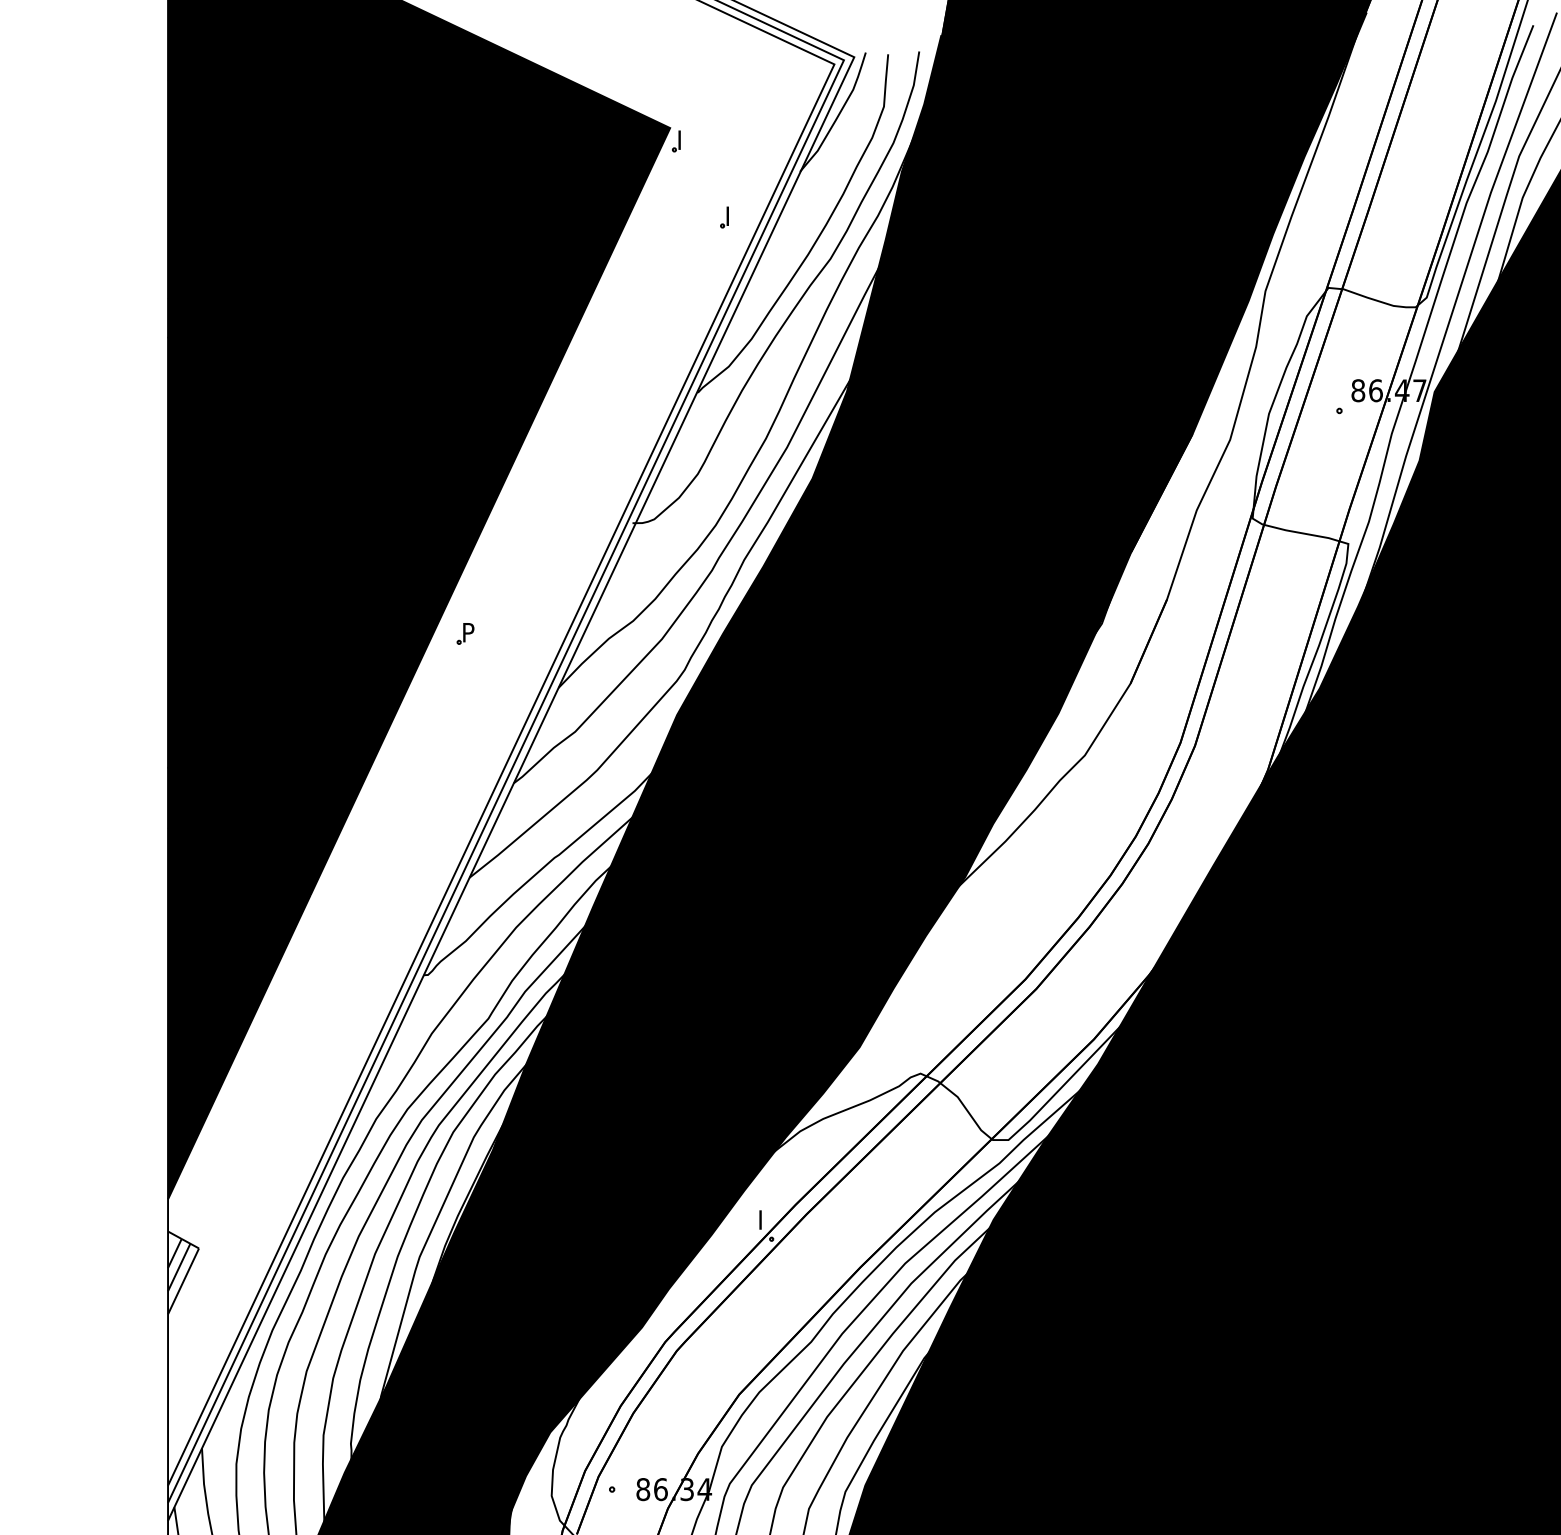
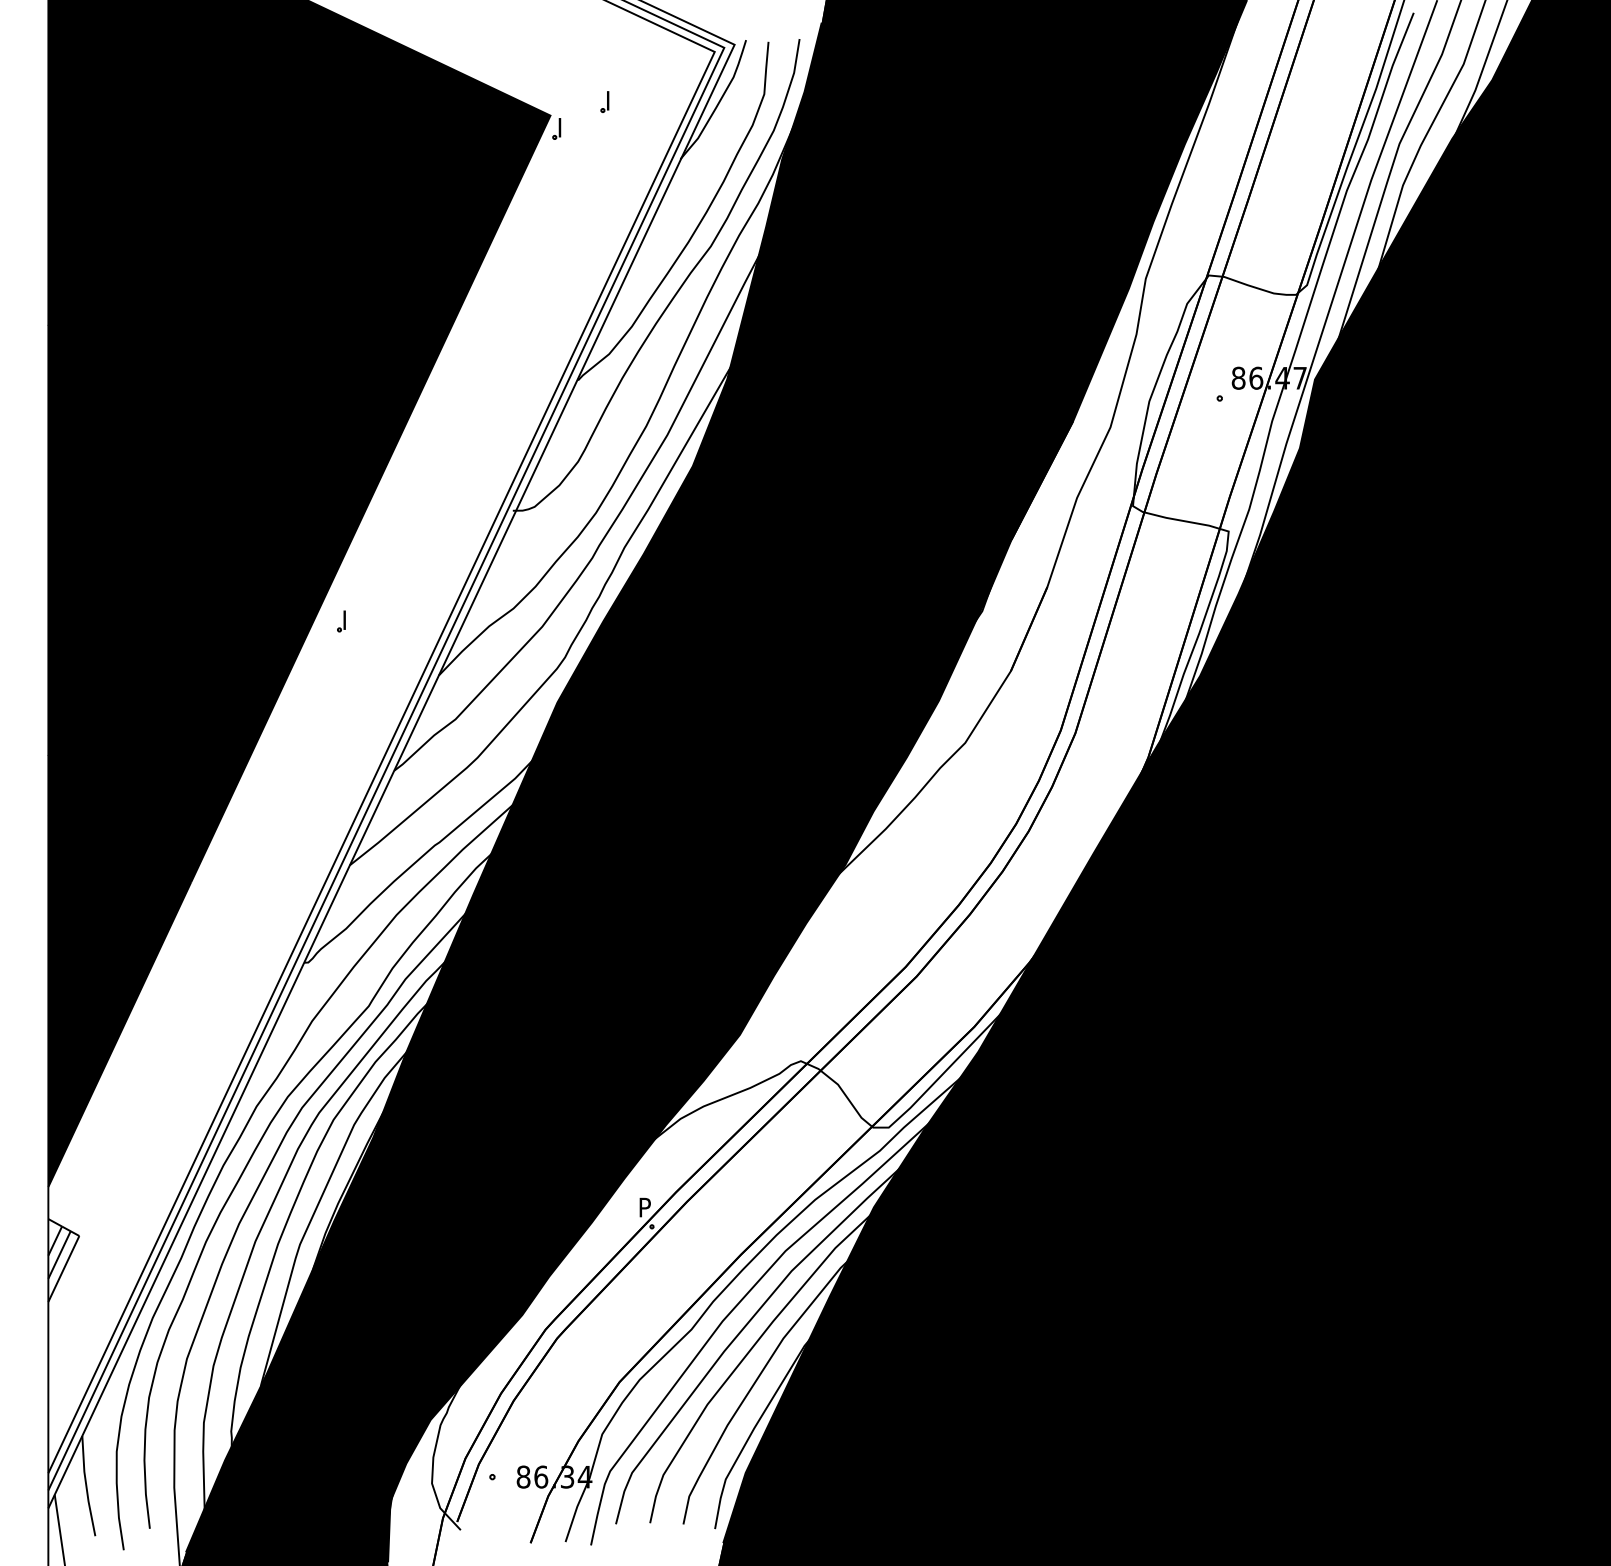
part: (724, 216) -> (604, 101), moved
text: (470, 628) -> (350, 616), P -> I
text: (766, 1215) -> (646, 1203), I -> P

